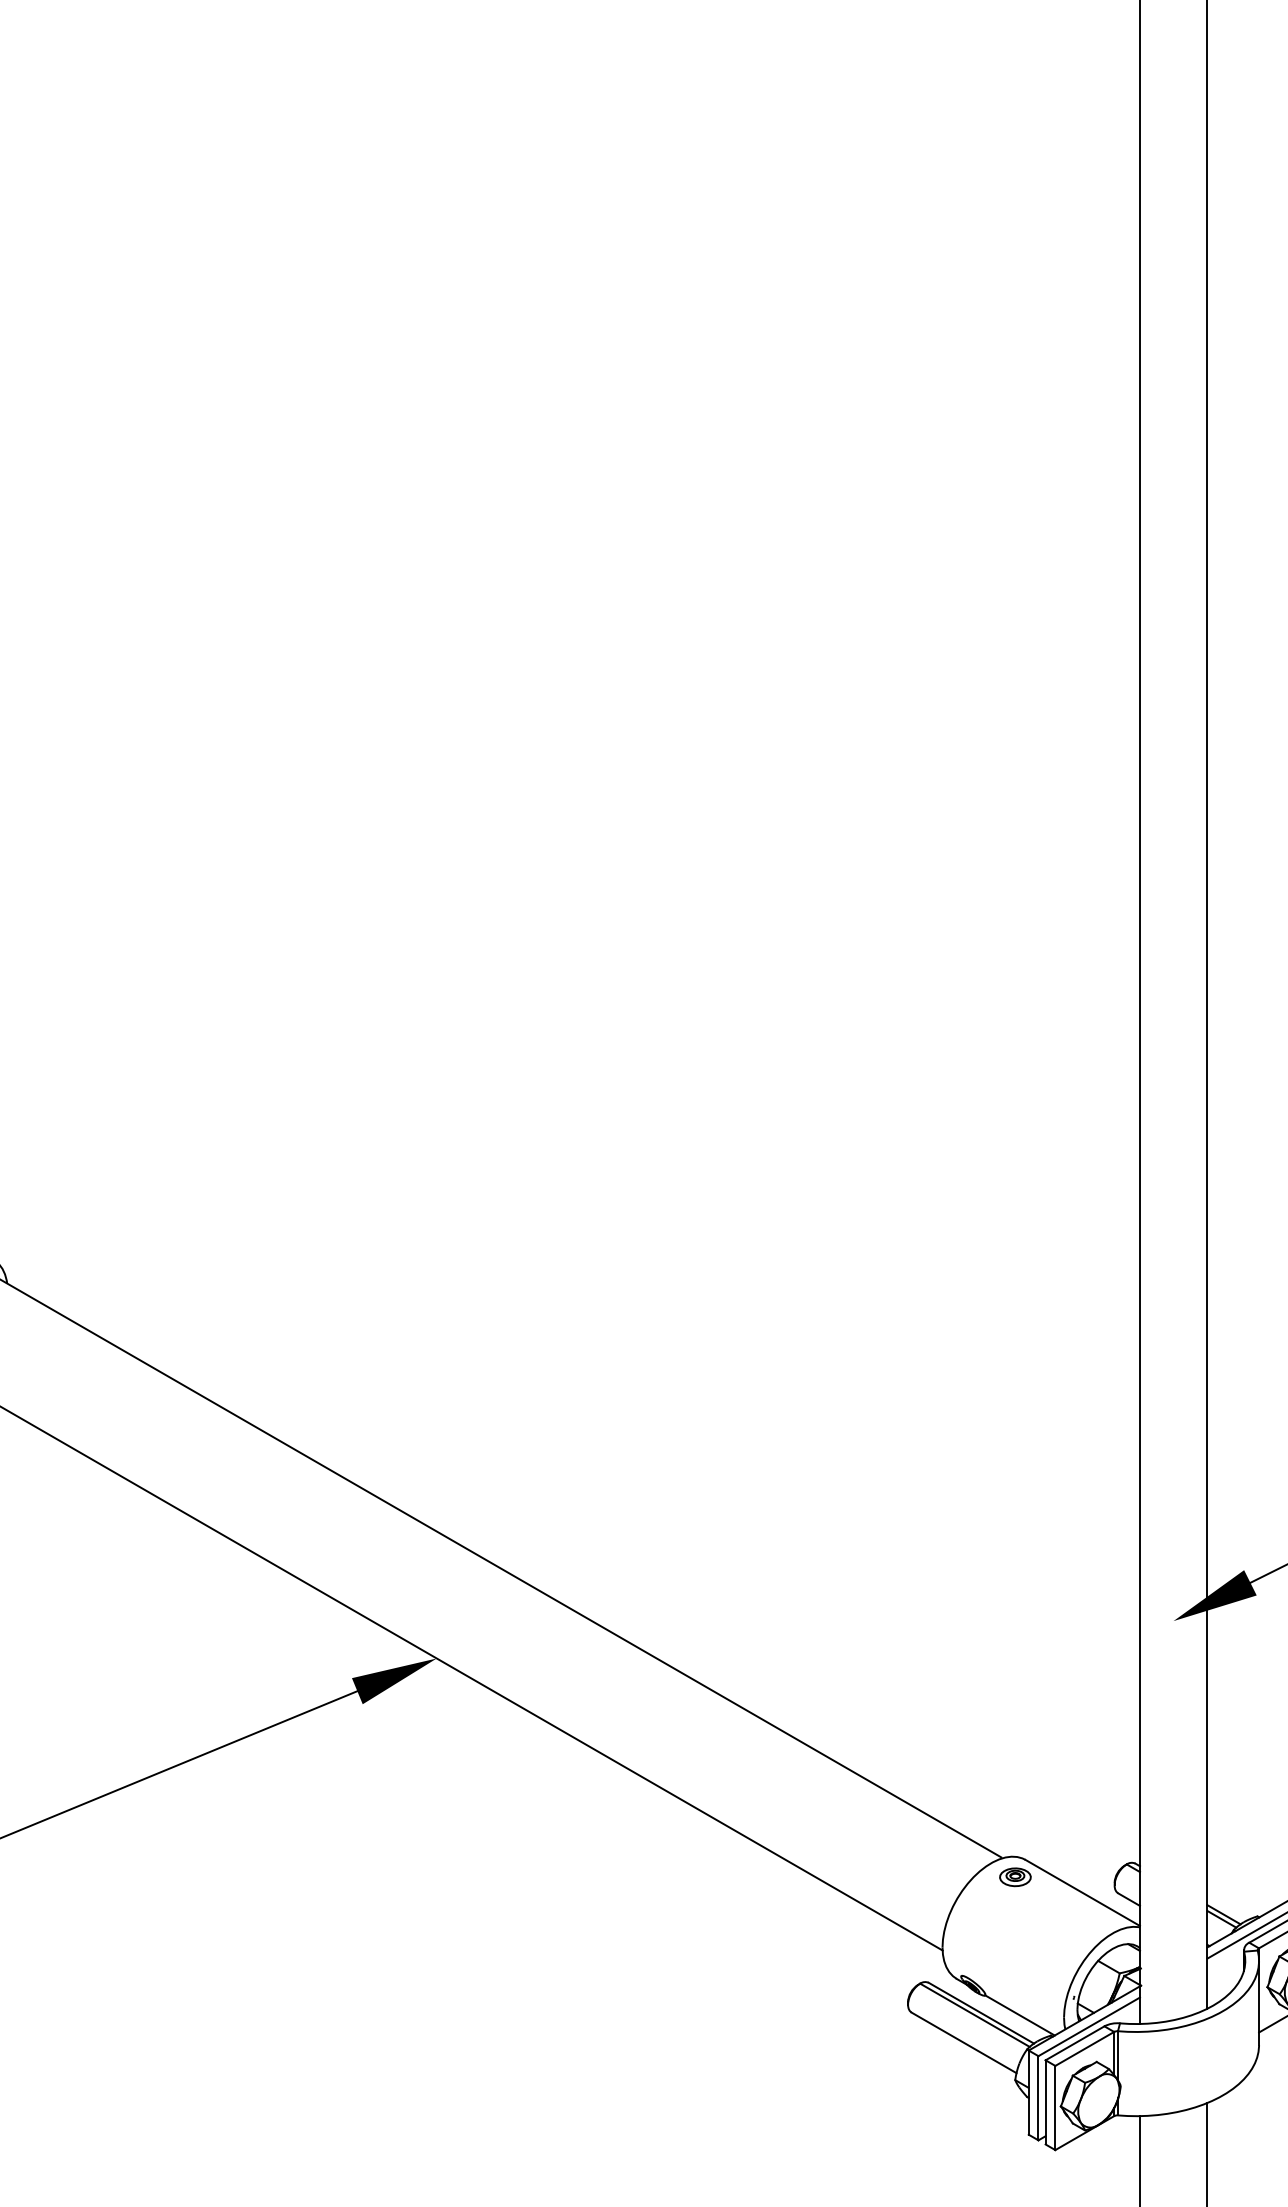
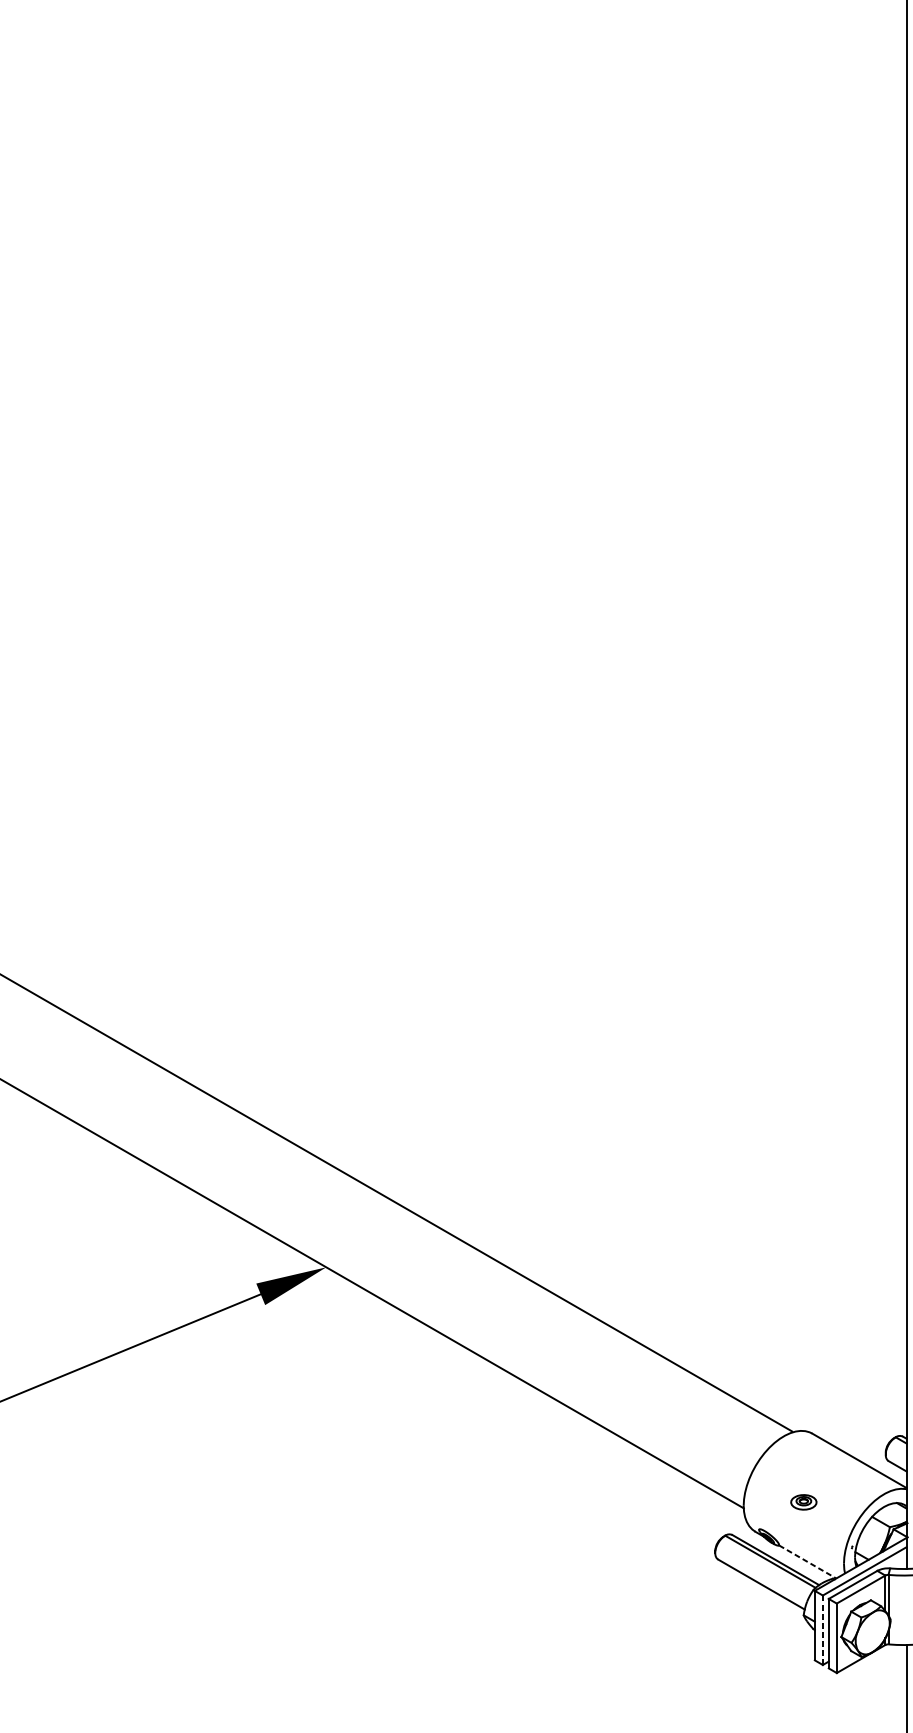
part: (1015, 1877) -> (803, 1502), moved
line: (1020, 2015) -> (808, 1561), solid -> dashed
line: (1038, 2097) -> (822, 1629), solid -> dashed

